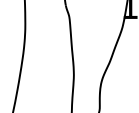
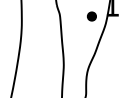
part: (105, 18) -> (91, 16), added

